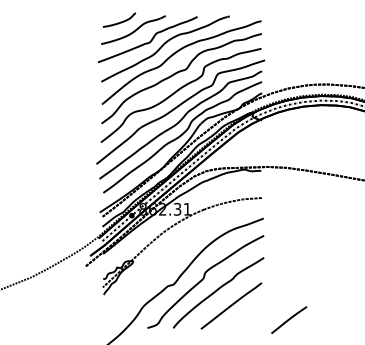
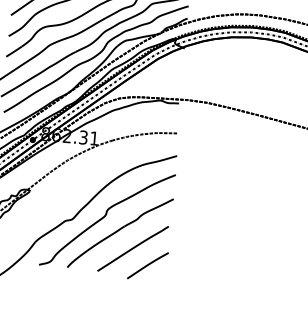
line: (289, 319) -> (148, 265), moved

